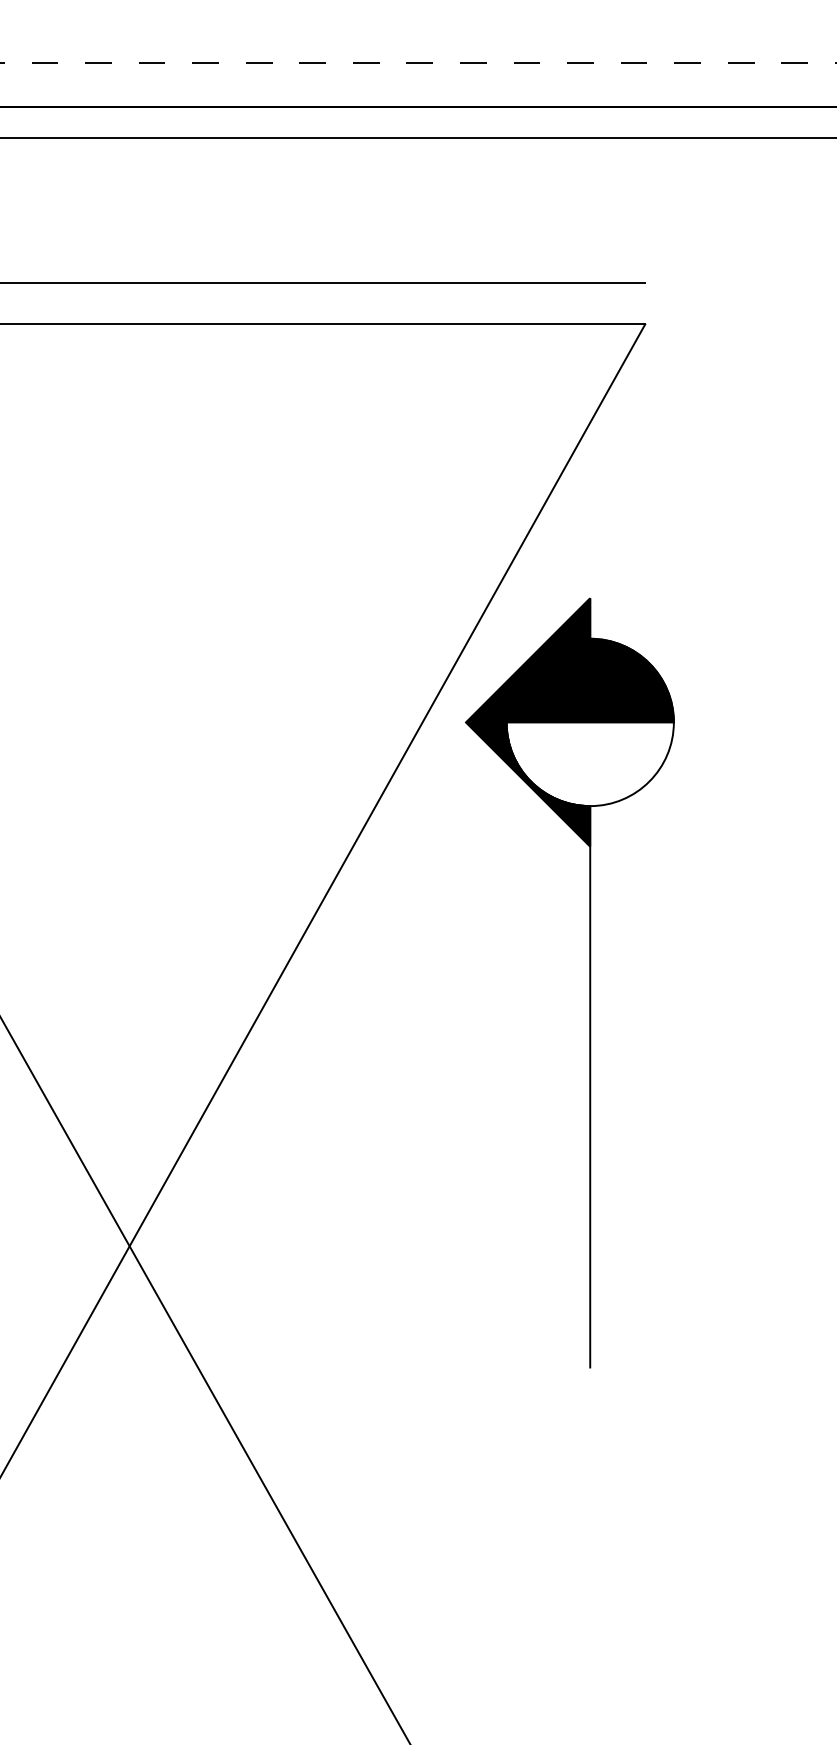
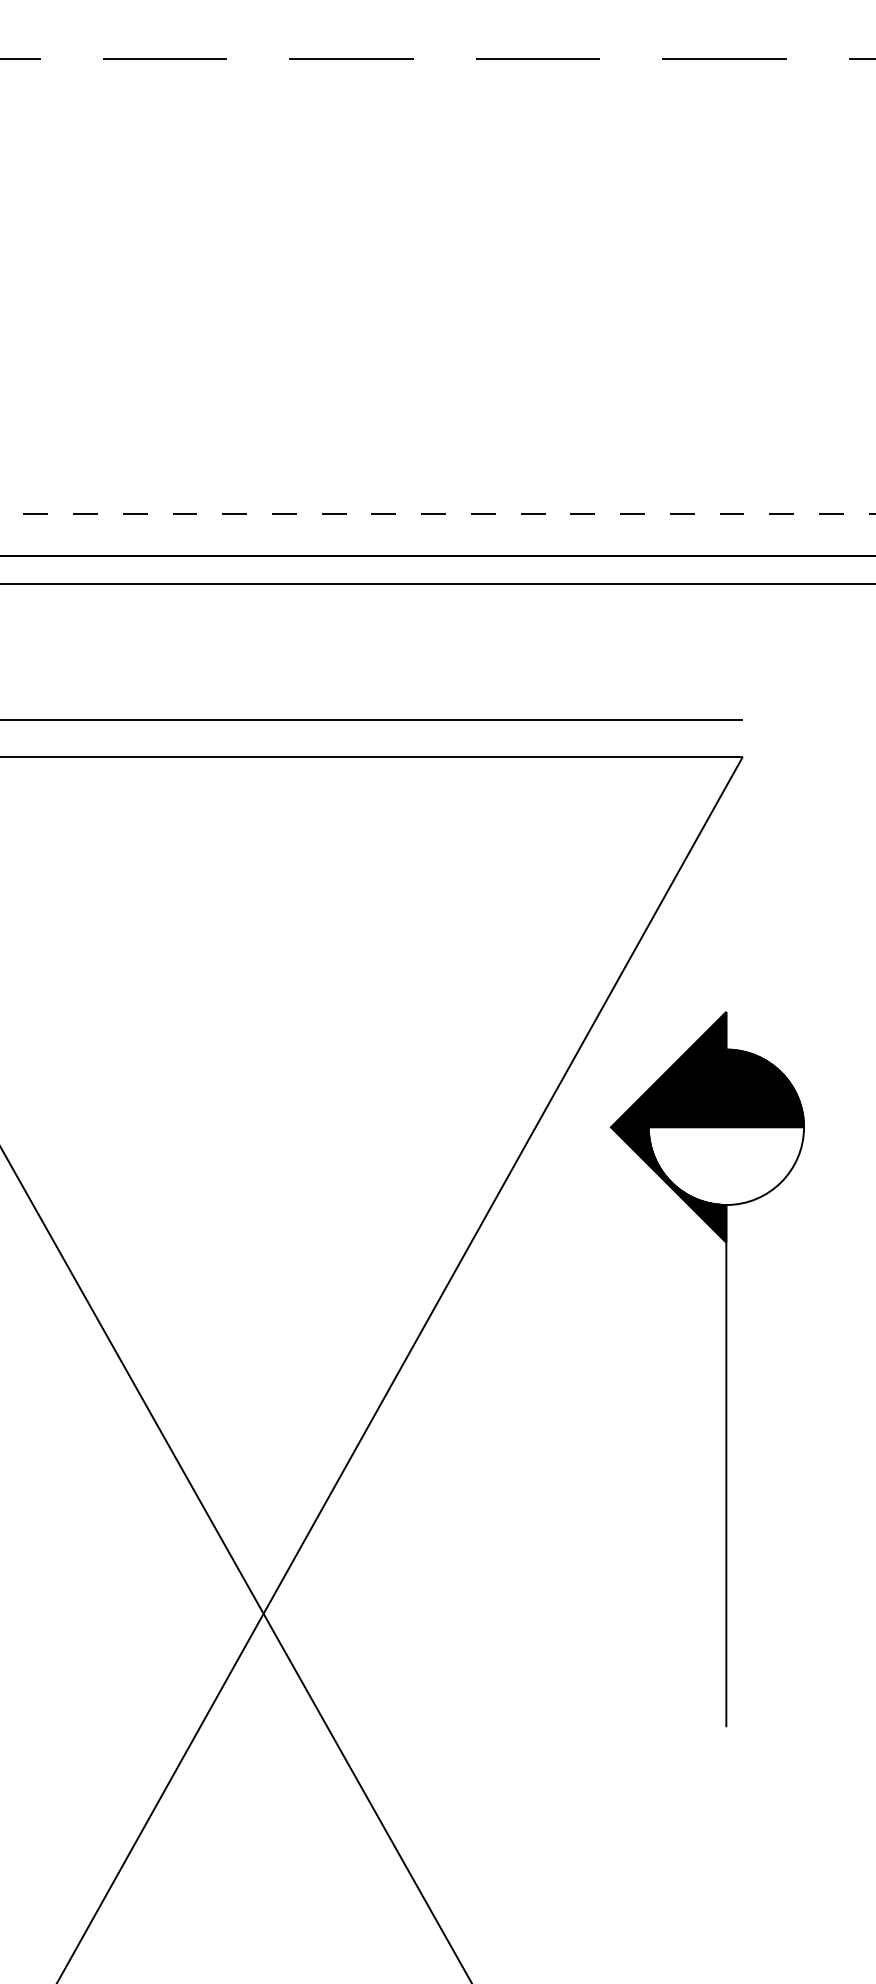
part: (589, 983) -> (725, 1369), moved

